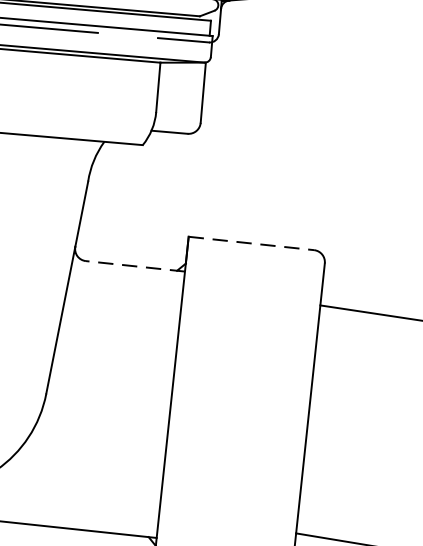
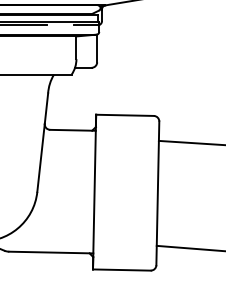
line: (252, 243) -> (125, 115), dashed -> solid
line: (136, 266) -> (73, 130), dashed -> solid

